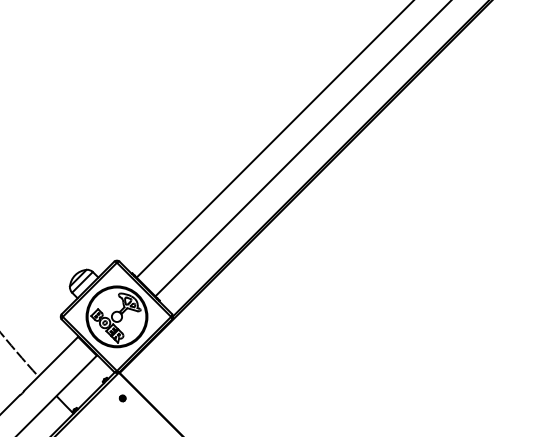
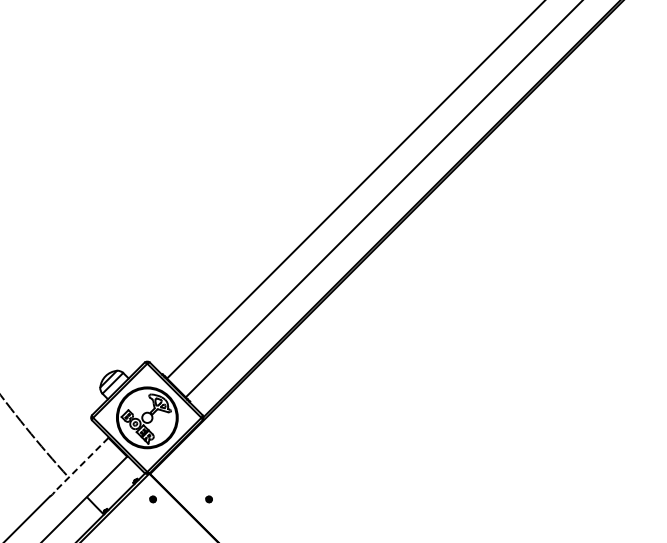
line: (51, 364) -> (81, 465), solid -> dashed
part: (178, 398) -> (208, 499), added

